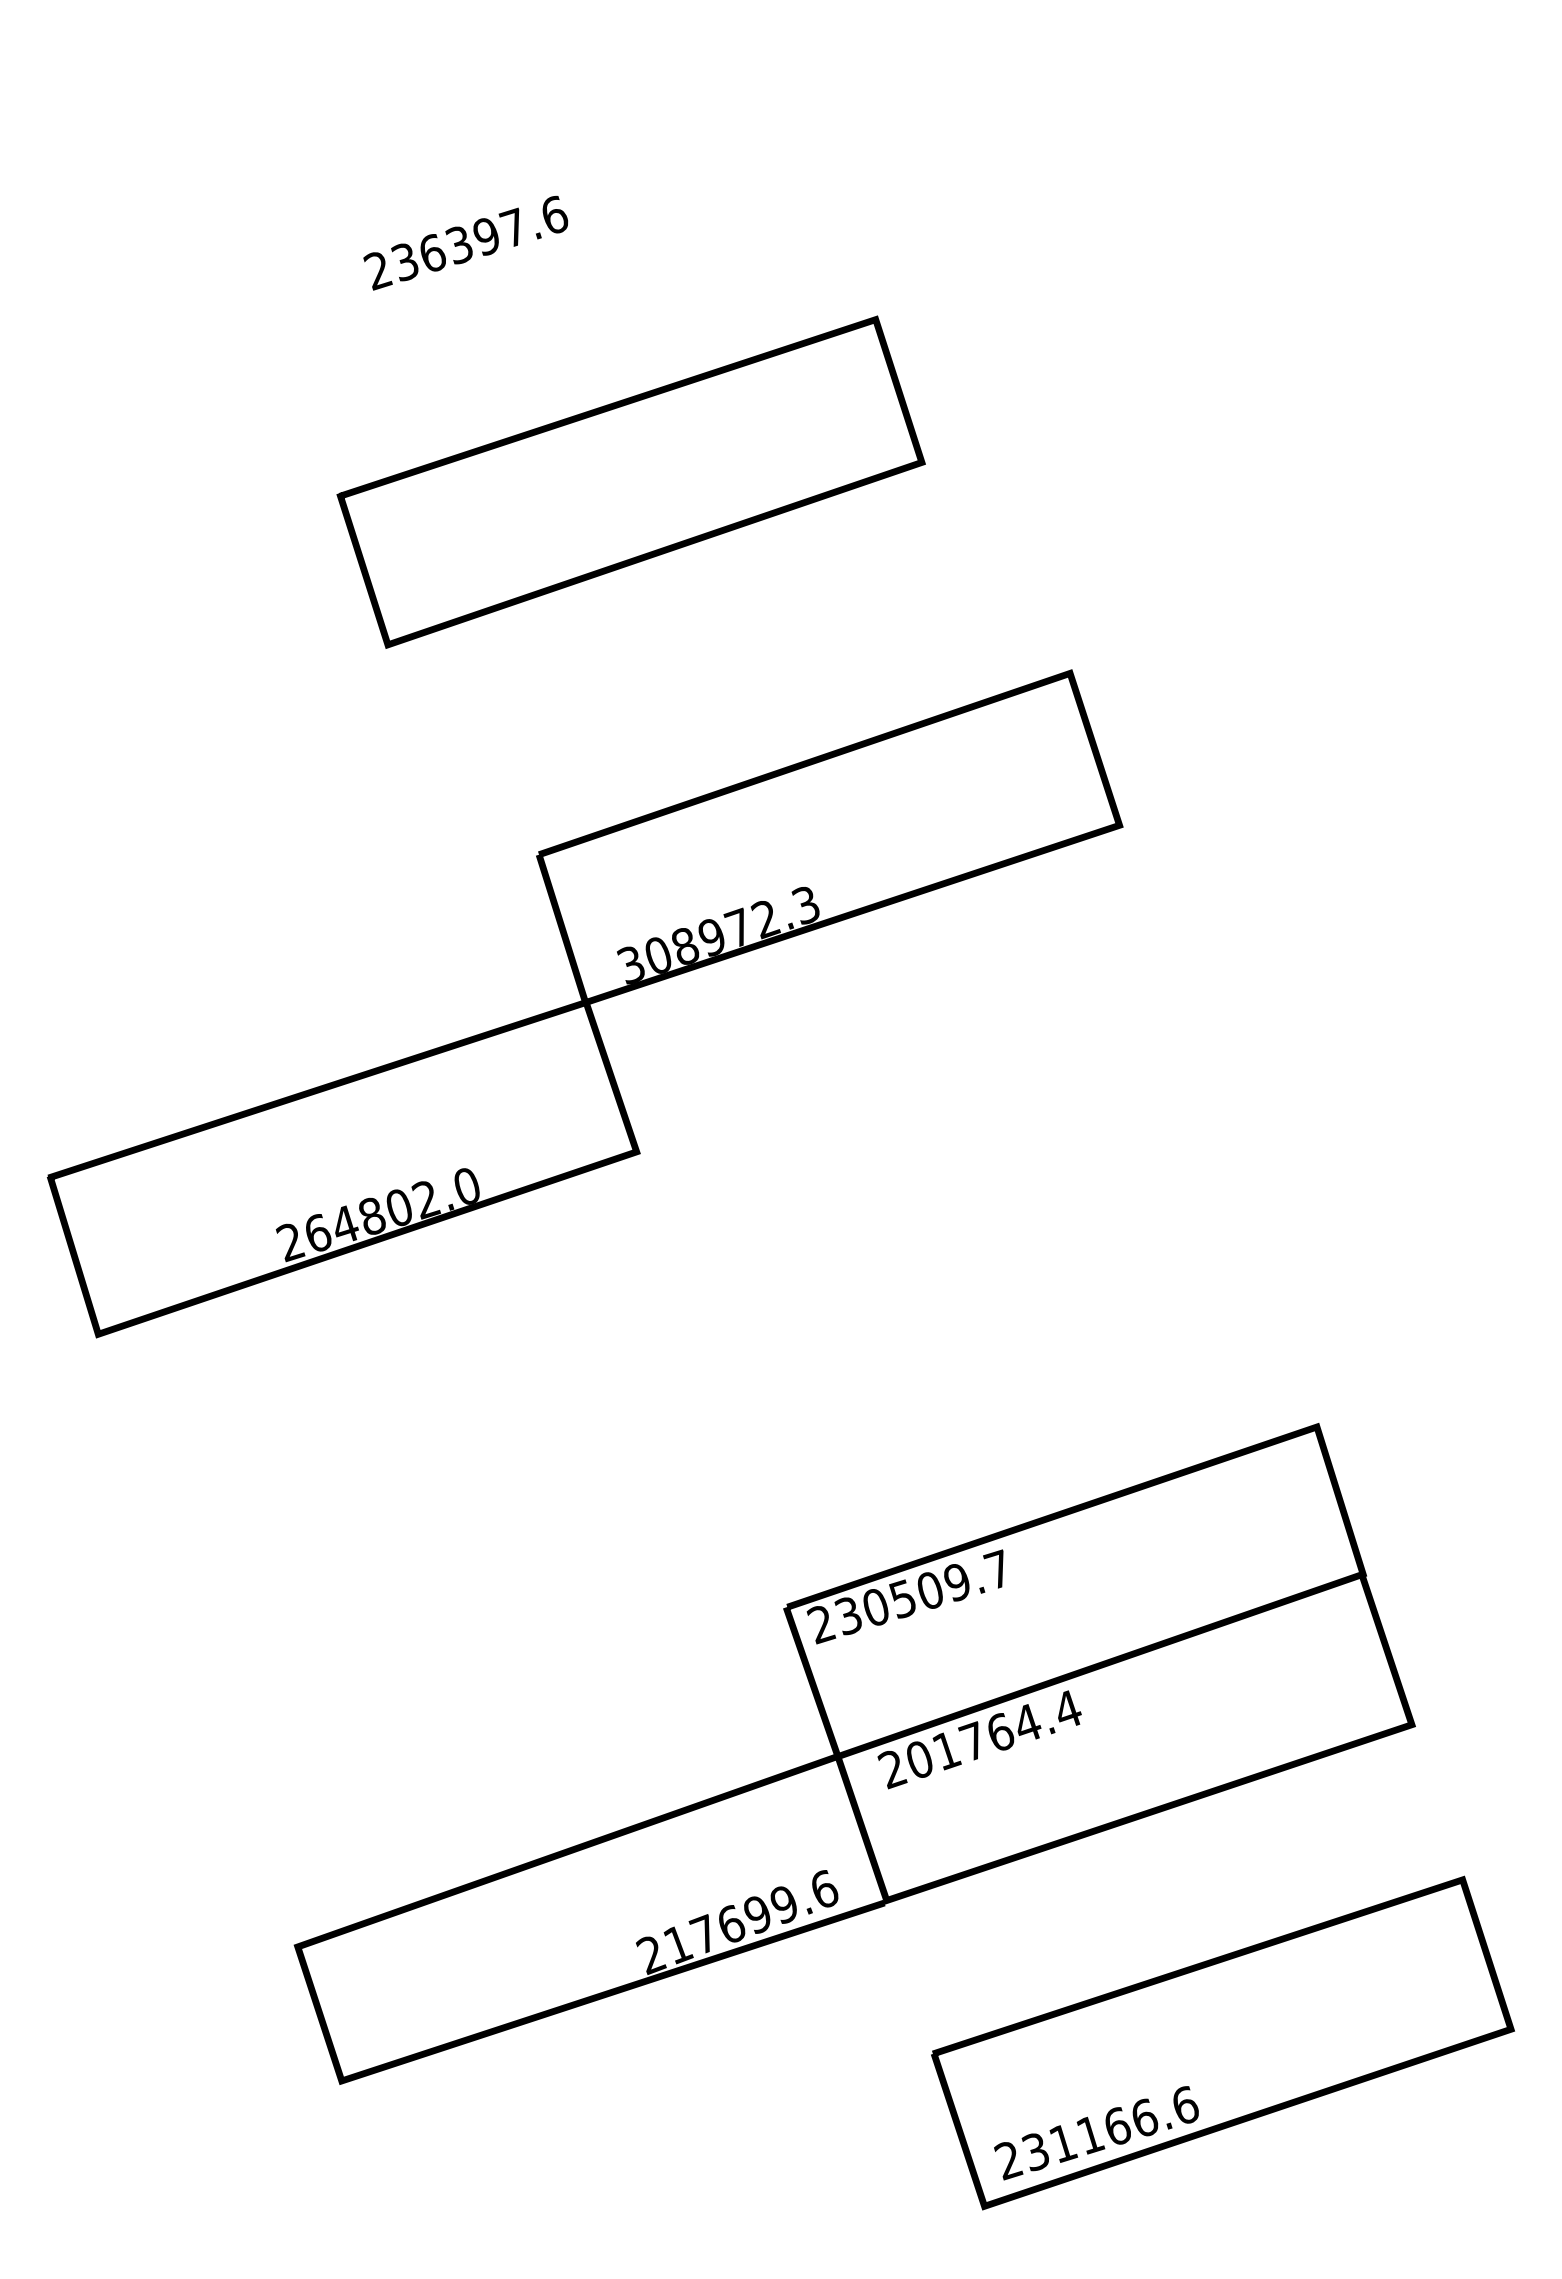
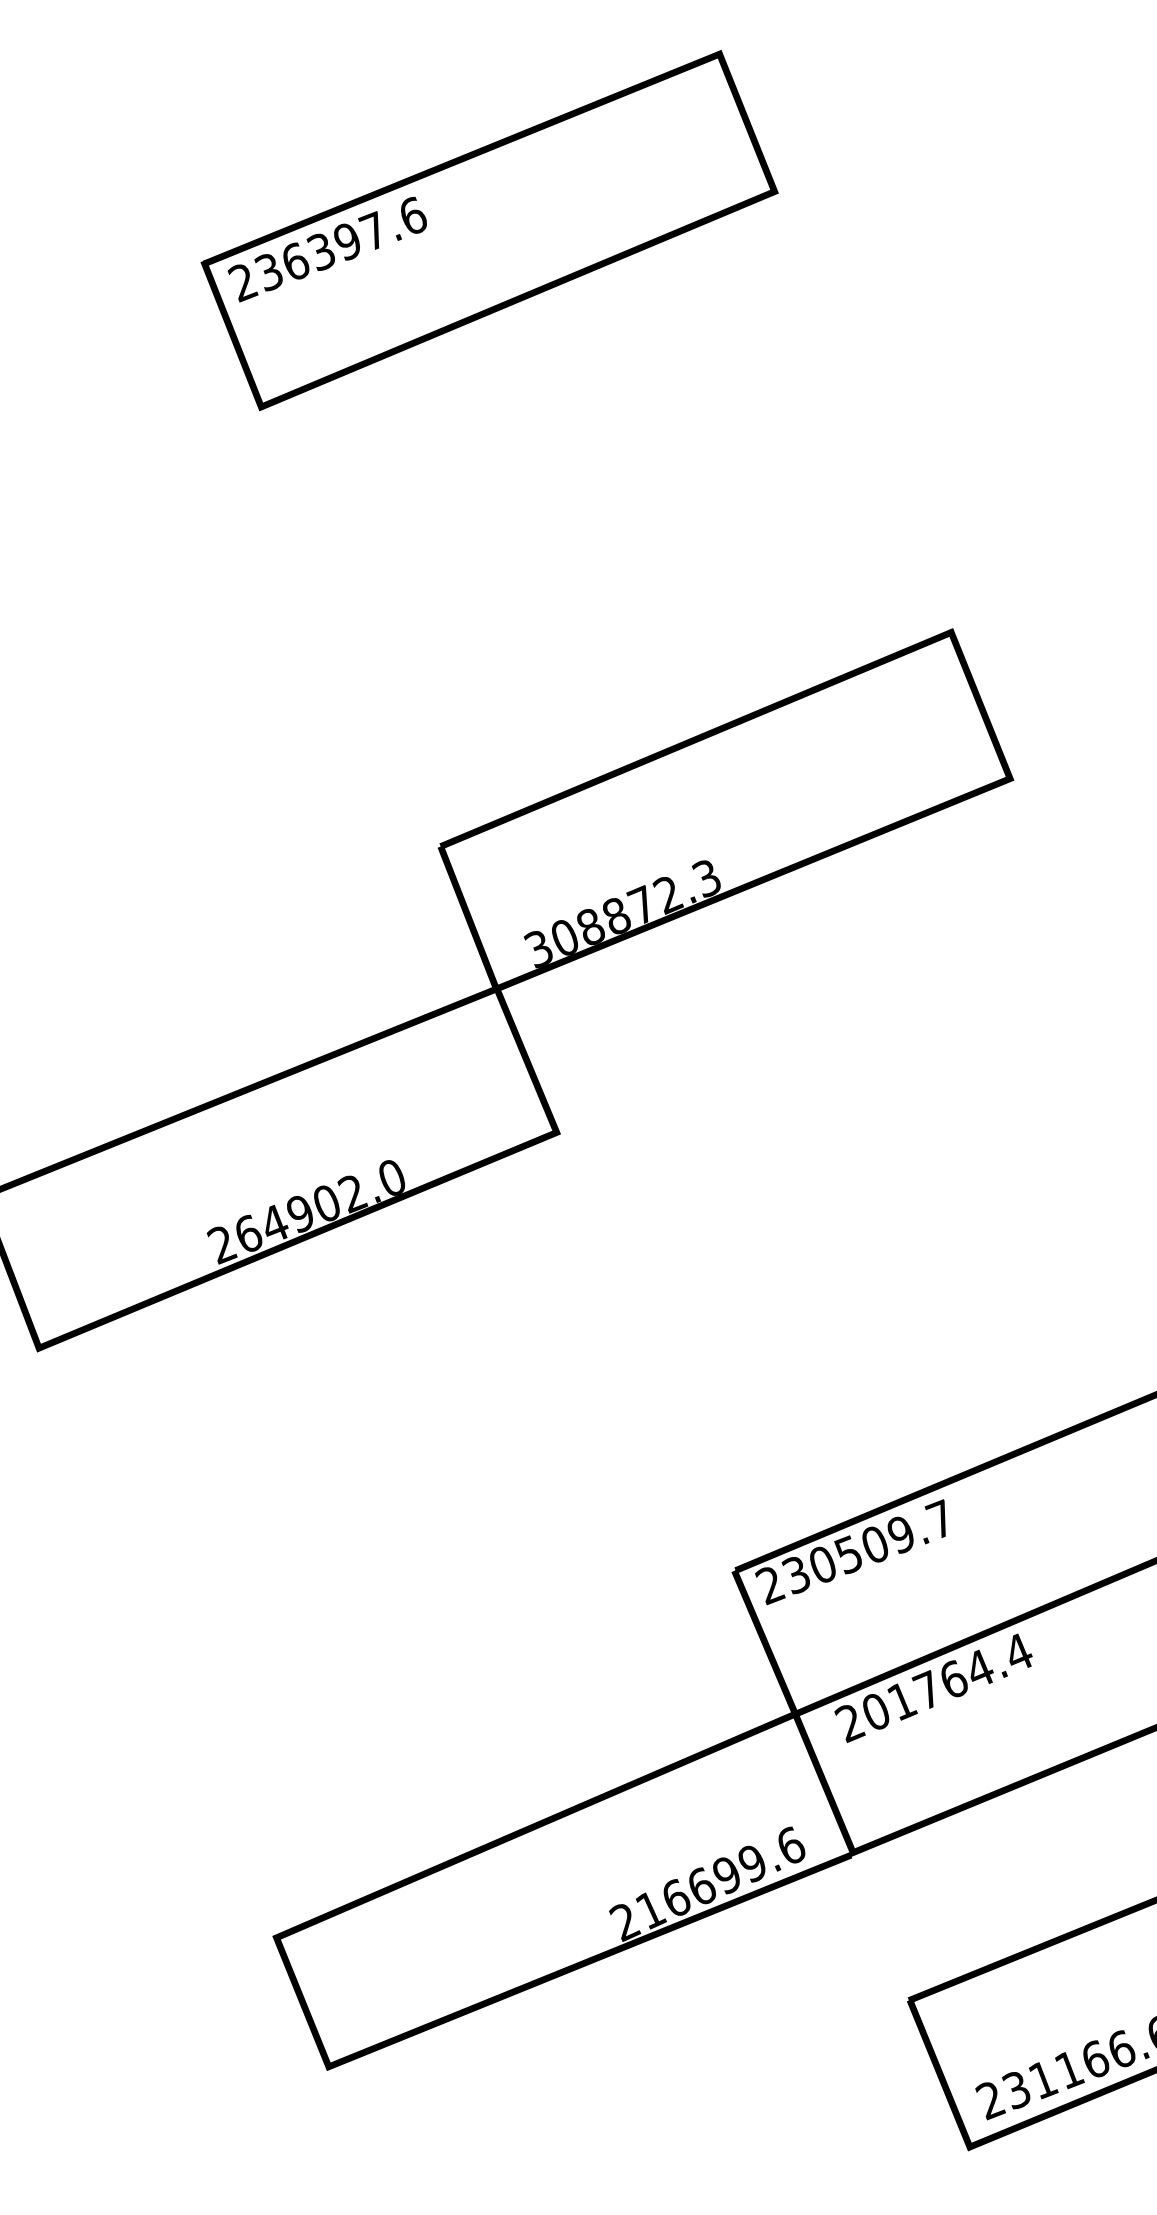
line: (655, 549) -> (518, 295), moved
text: (711, 937) -> (615, 916), 308972.3 -> 308872.3
text: (371, 1216) -> (300, 1213), 264802.0 -> 264902.0
text: (703, 1933) -> (674, 1897), 217699.6 -> 216699.6

